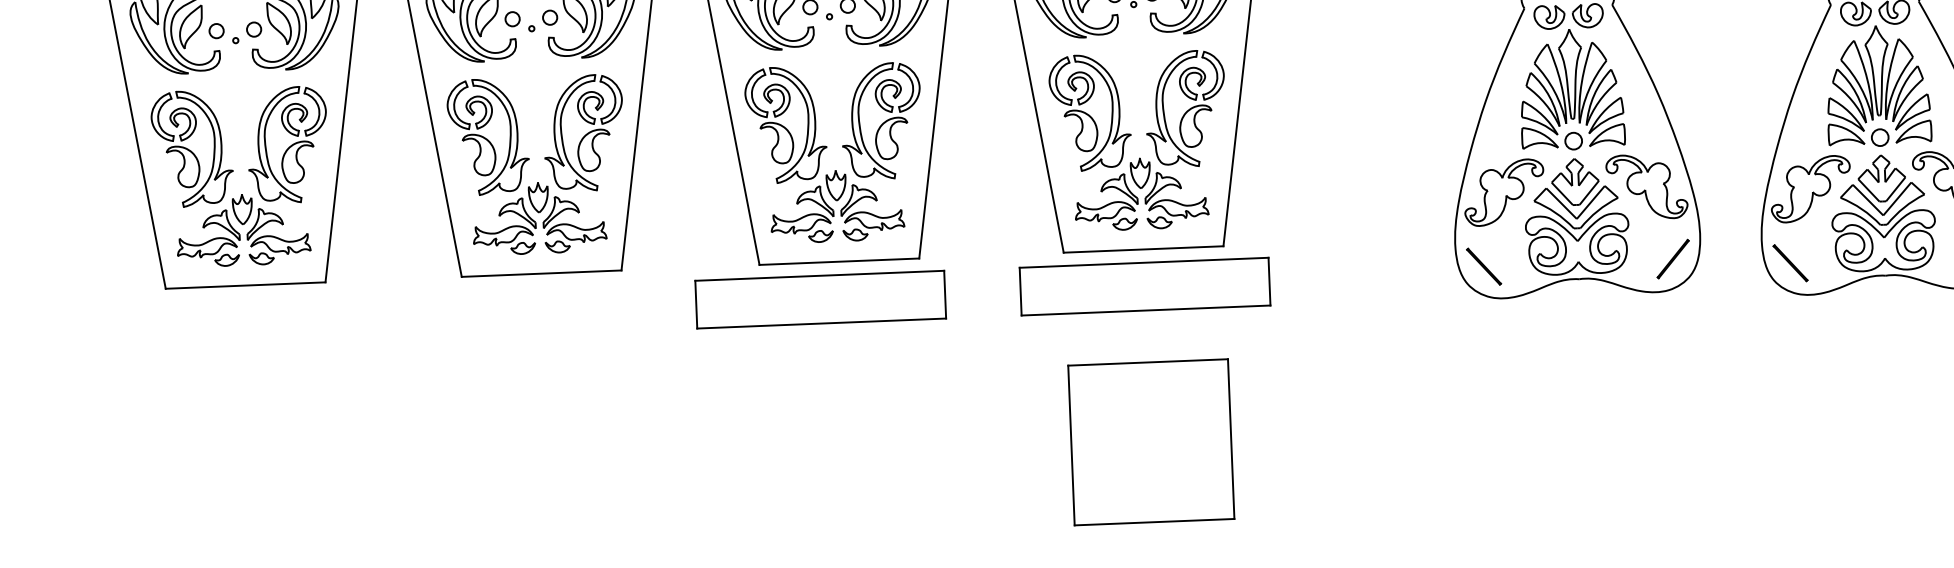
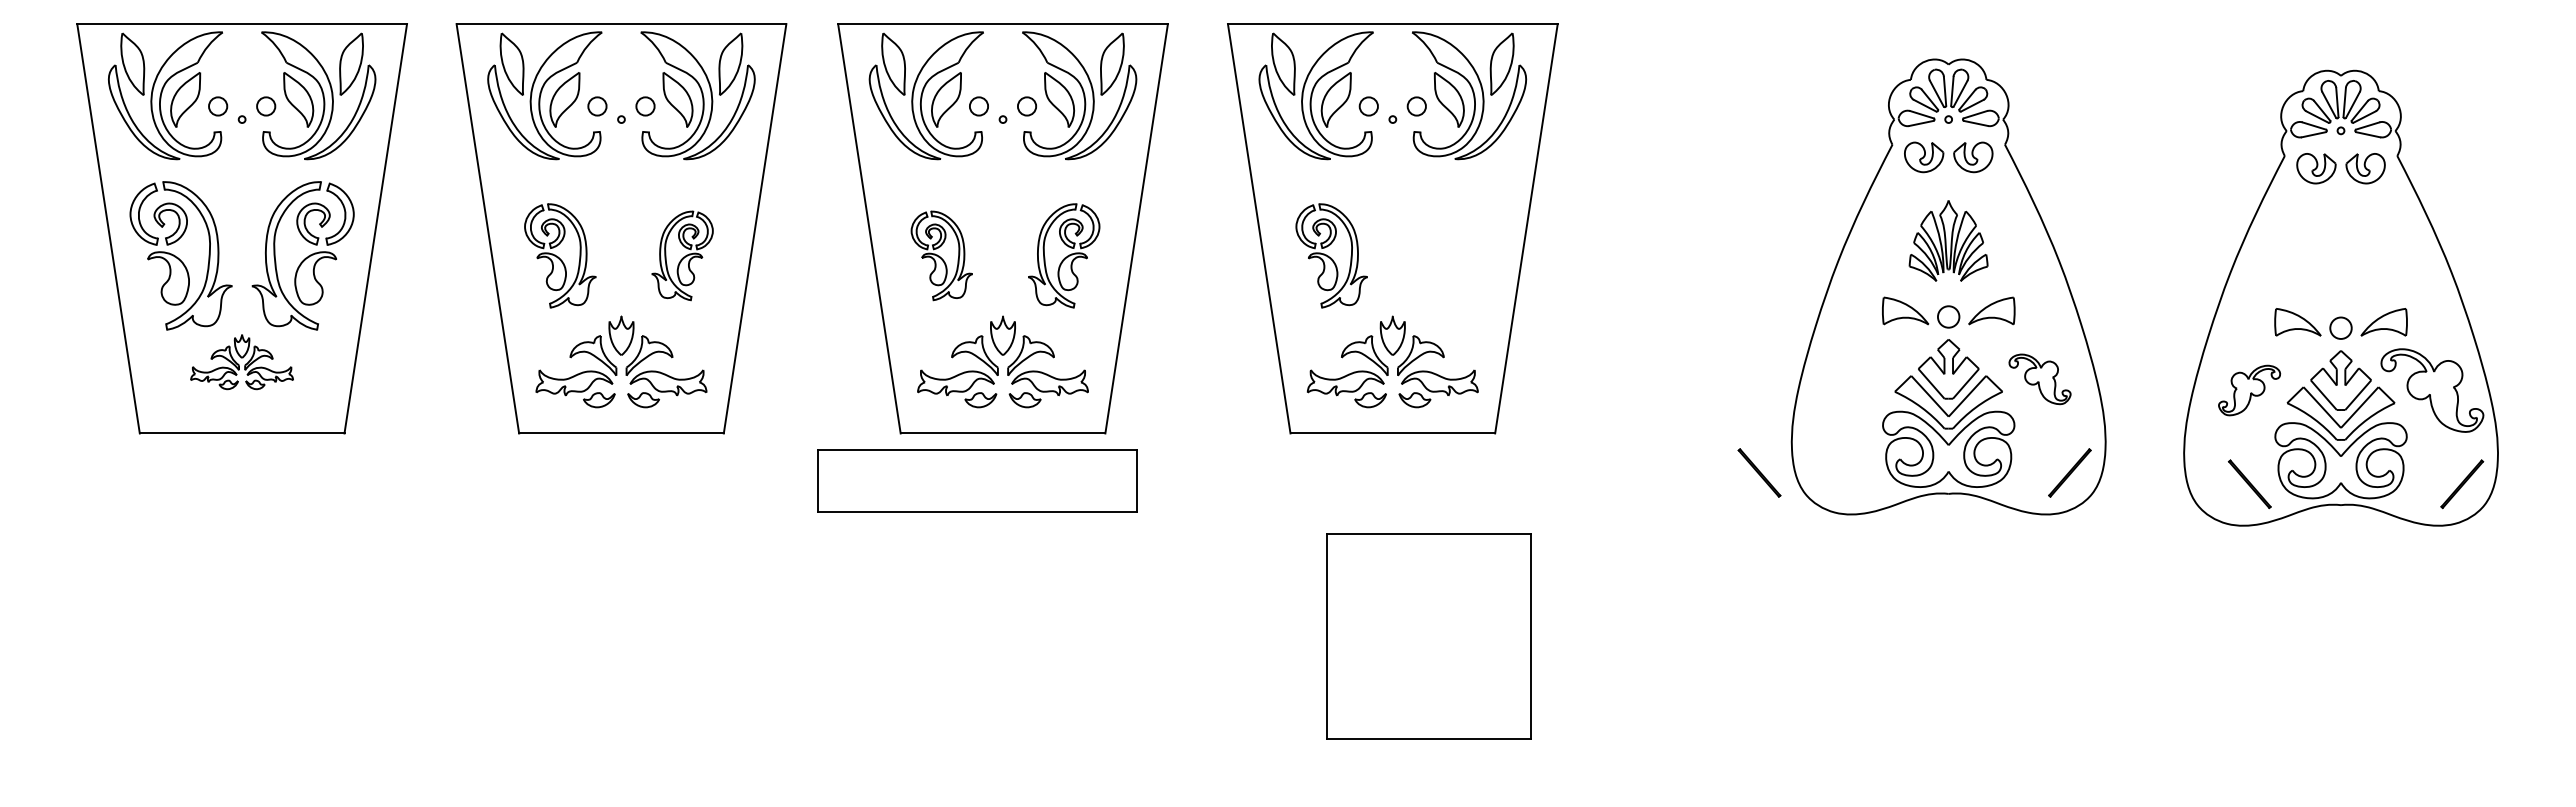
part: (1877, 77) -> (2340, 251), removed
part: (1571, 81) -> (1948, 240), size x0.6
part: (1185, 108) -> (1453, 255), removed
part: (1090, 112) -> (1331, 255), size x0.7
part: (881, 120) -> (1063, 255), size x0.7
part: (785, 124) -> (941, 255), size x0.6
part: (583, 132) -> (682, 255), size x0.6
part: (488, 136) -> (560, 255), size x0.7
part: (1646, 187) -> (2039, 379), size x0.6
part: (1810, 189) -> (2249, 390), size x0.6
part: (1504, 192) -> (1857, 379), removed
part: (242, 229) -> (241, 361), size x0.6
line: (1790, 263) -> (2249, 484), moved
line: (1484, 266) -> (1759, 472), moved
part: (1144, 286) -> (1392, 480), removed
part: (1151, 442) -> (1428, 636), moved

